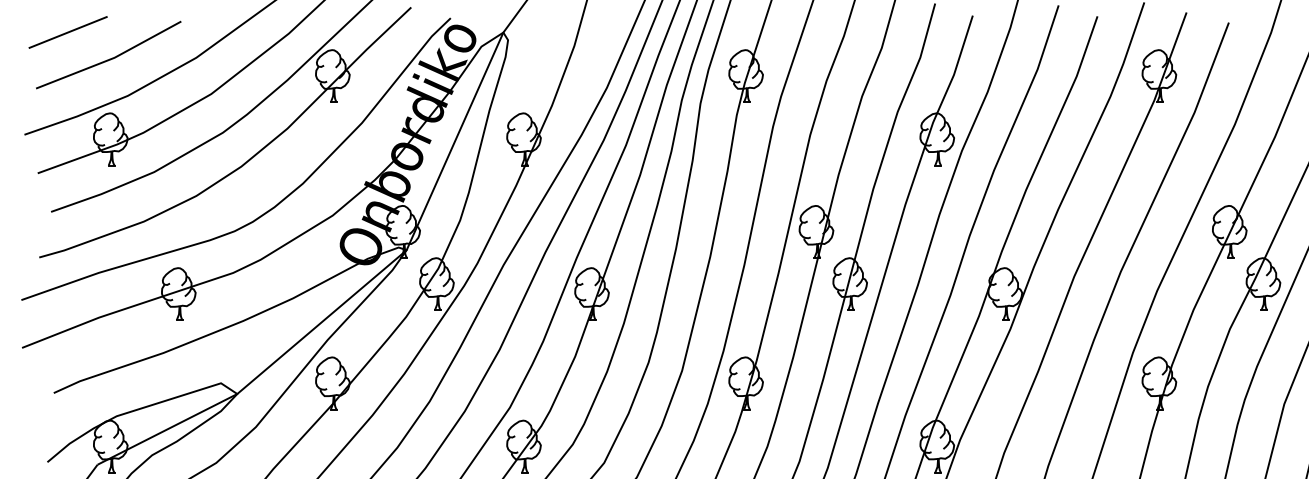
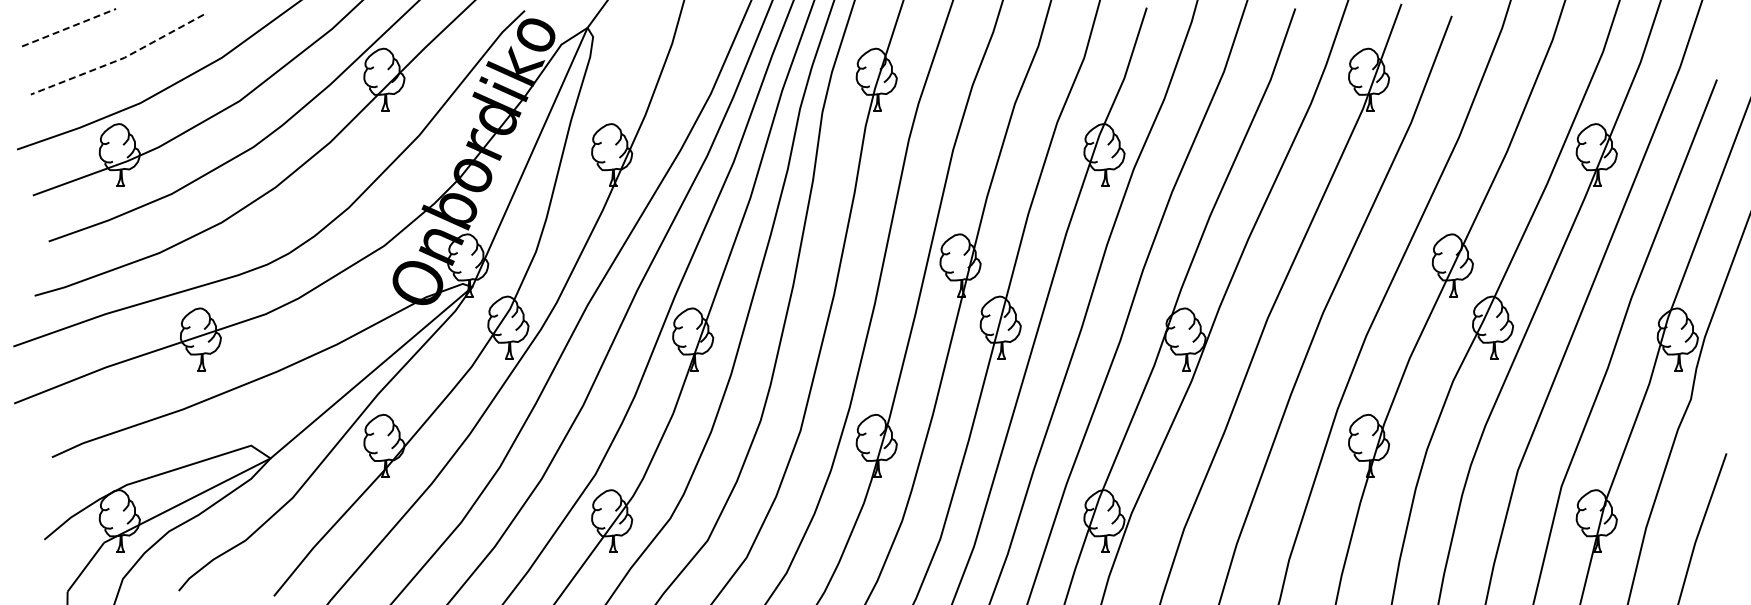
line: (68, 32) -> (69, 27), solid -> dashed
line: (110, 59) -> (119, 59), solid -> dashed

